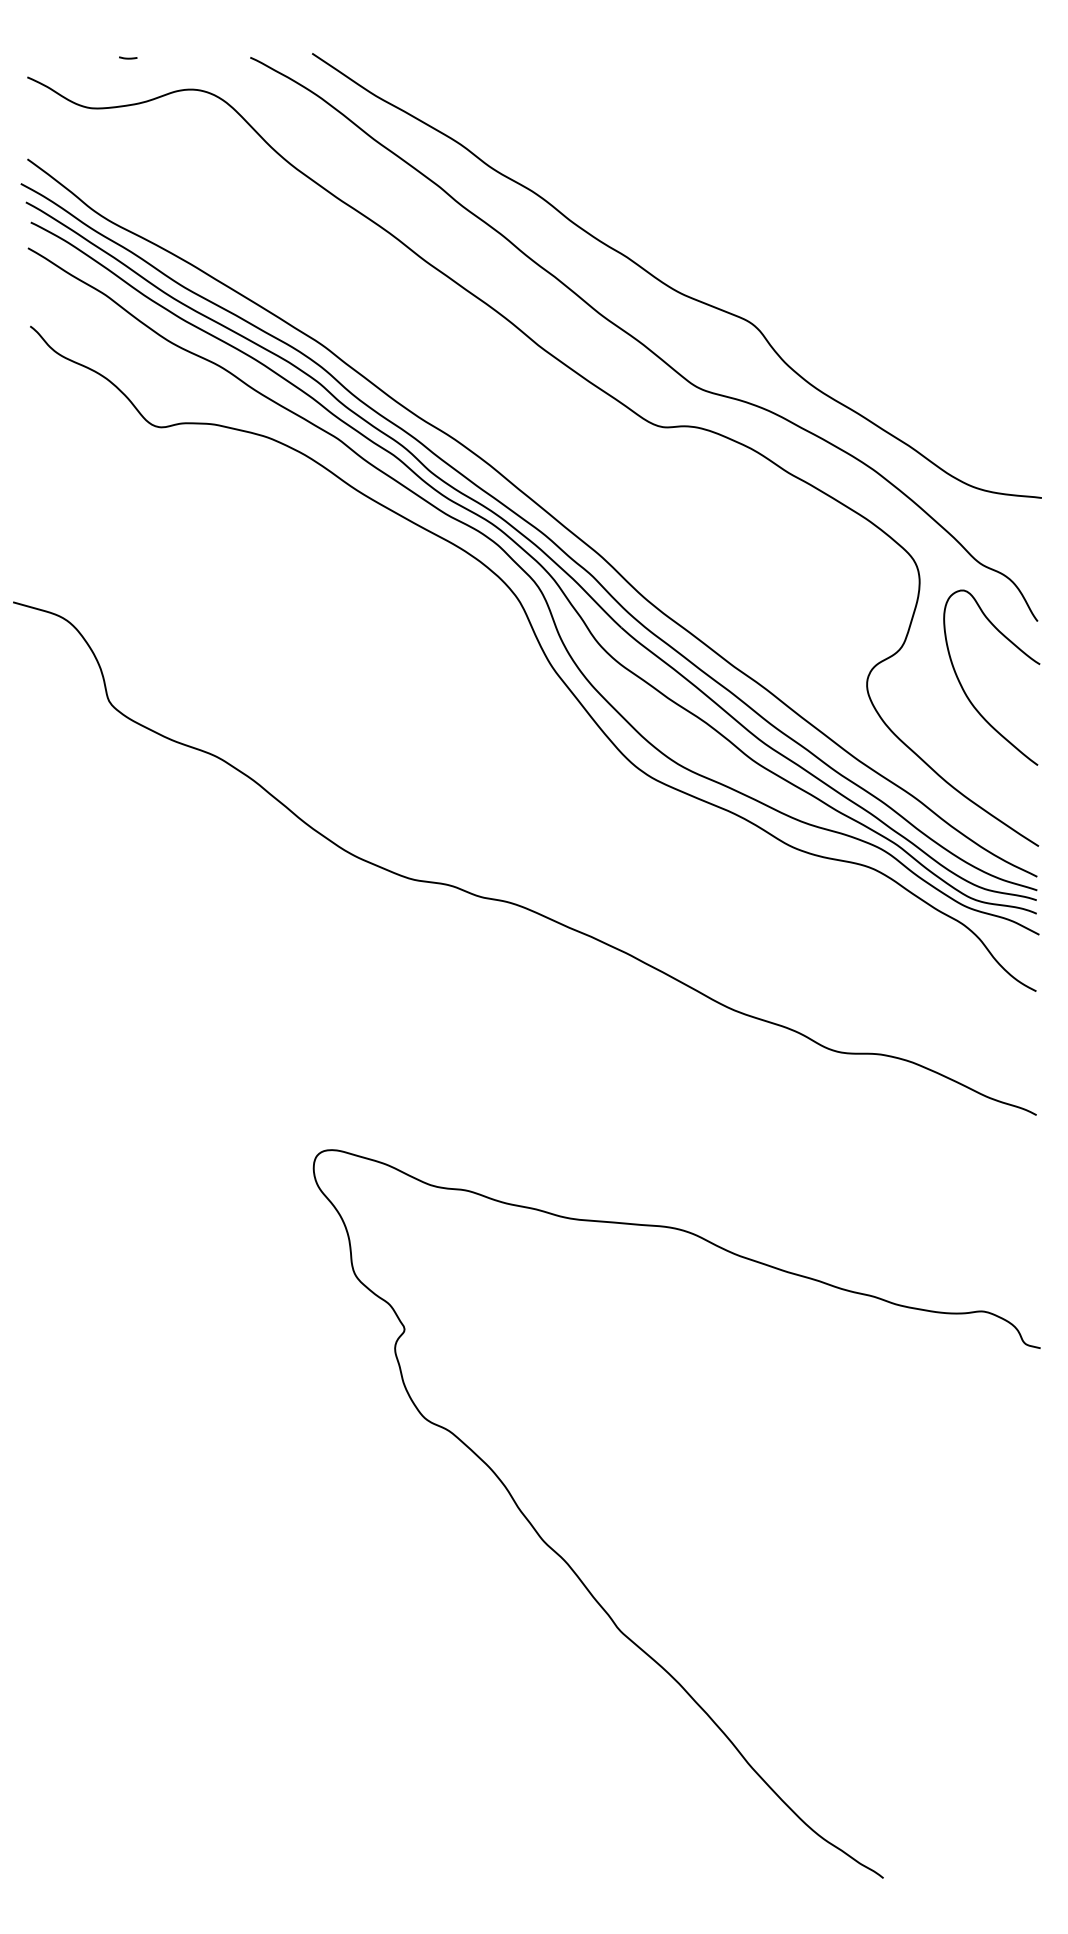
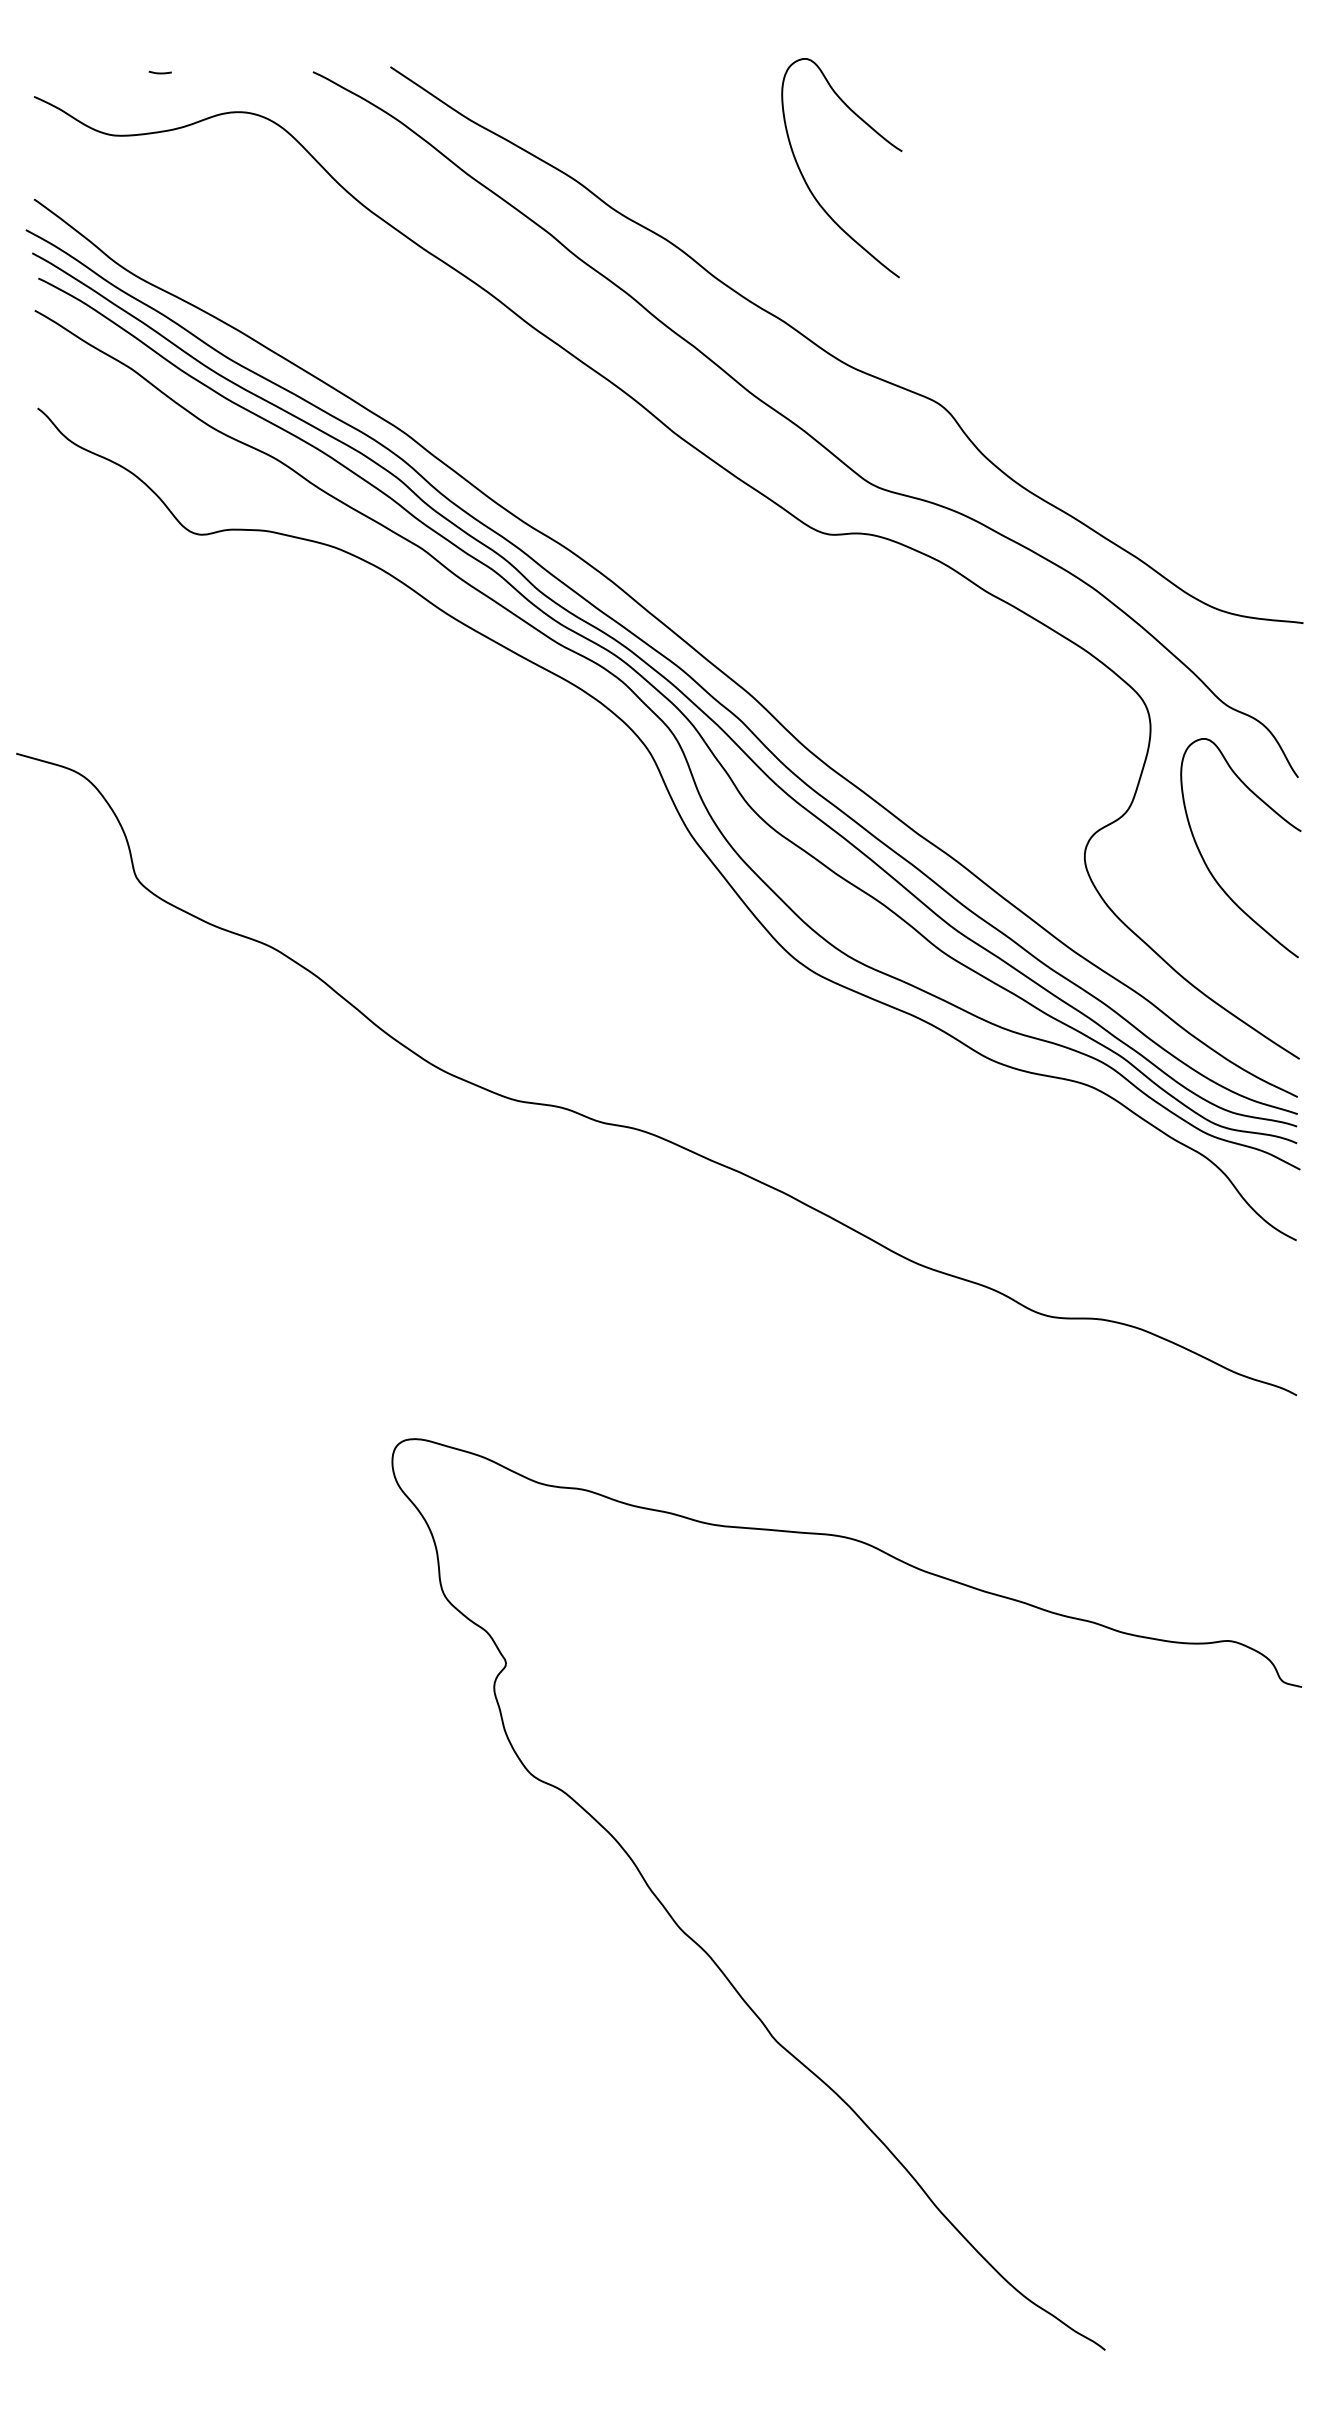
curve: (647, 150) -> (810, 188), added

